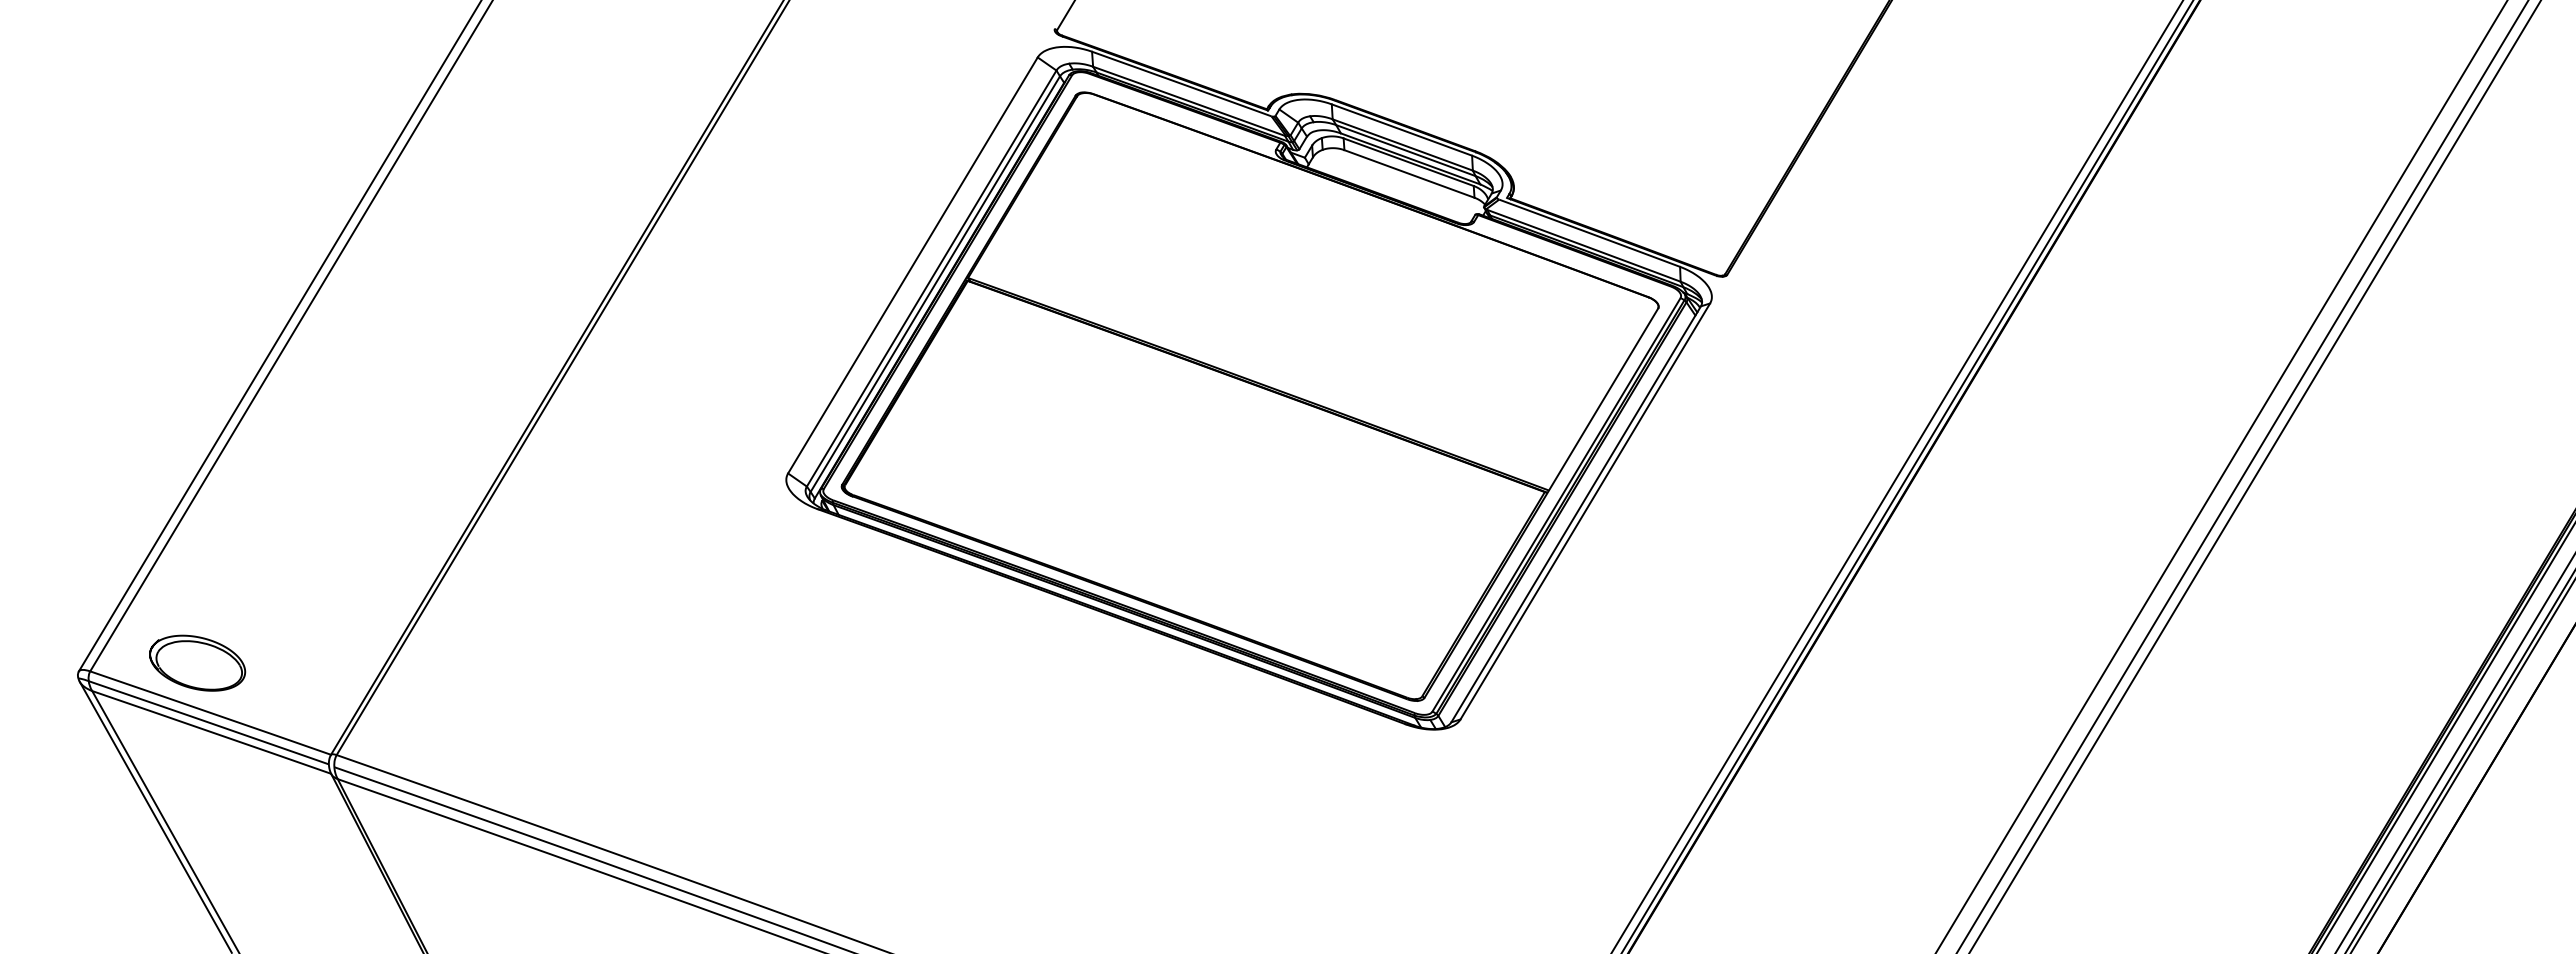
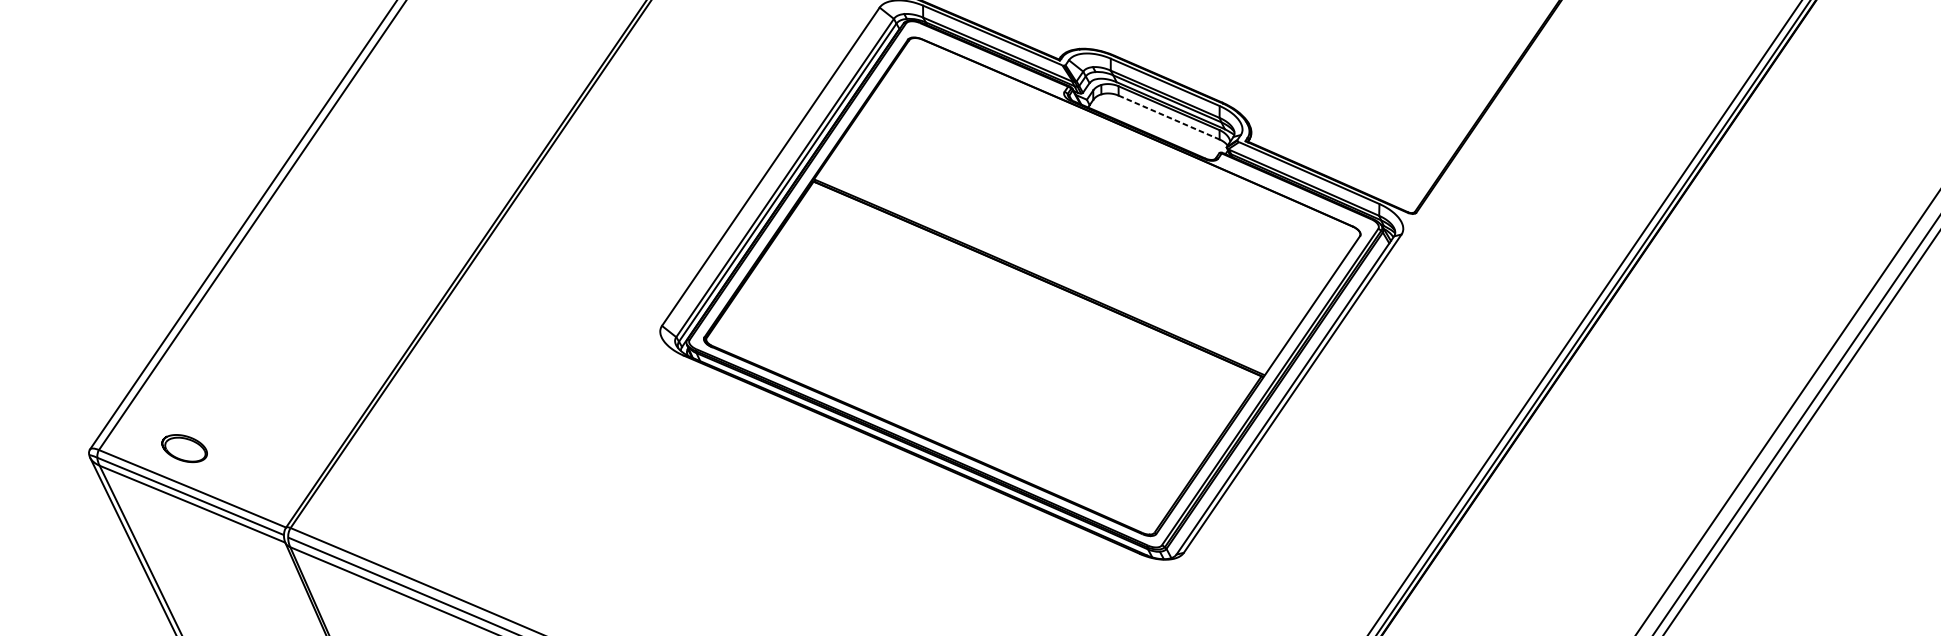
line: (1409, 174) -> (1169, 118), solid -> dashed
part: (197, 662) -> (184, 448), size x0.6

